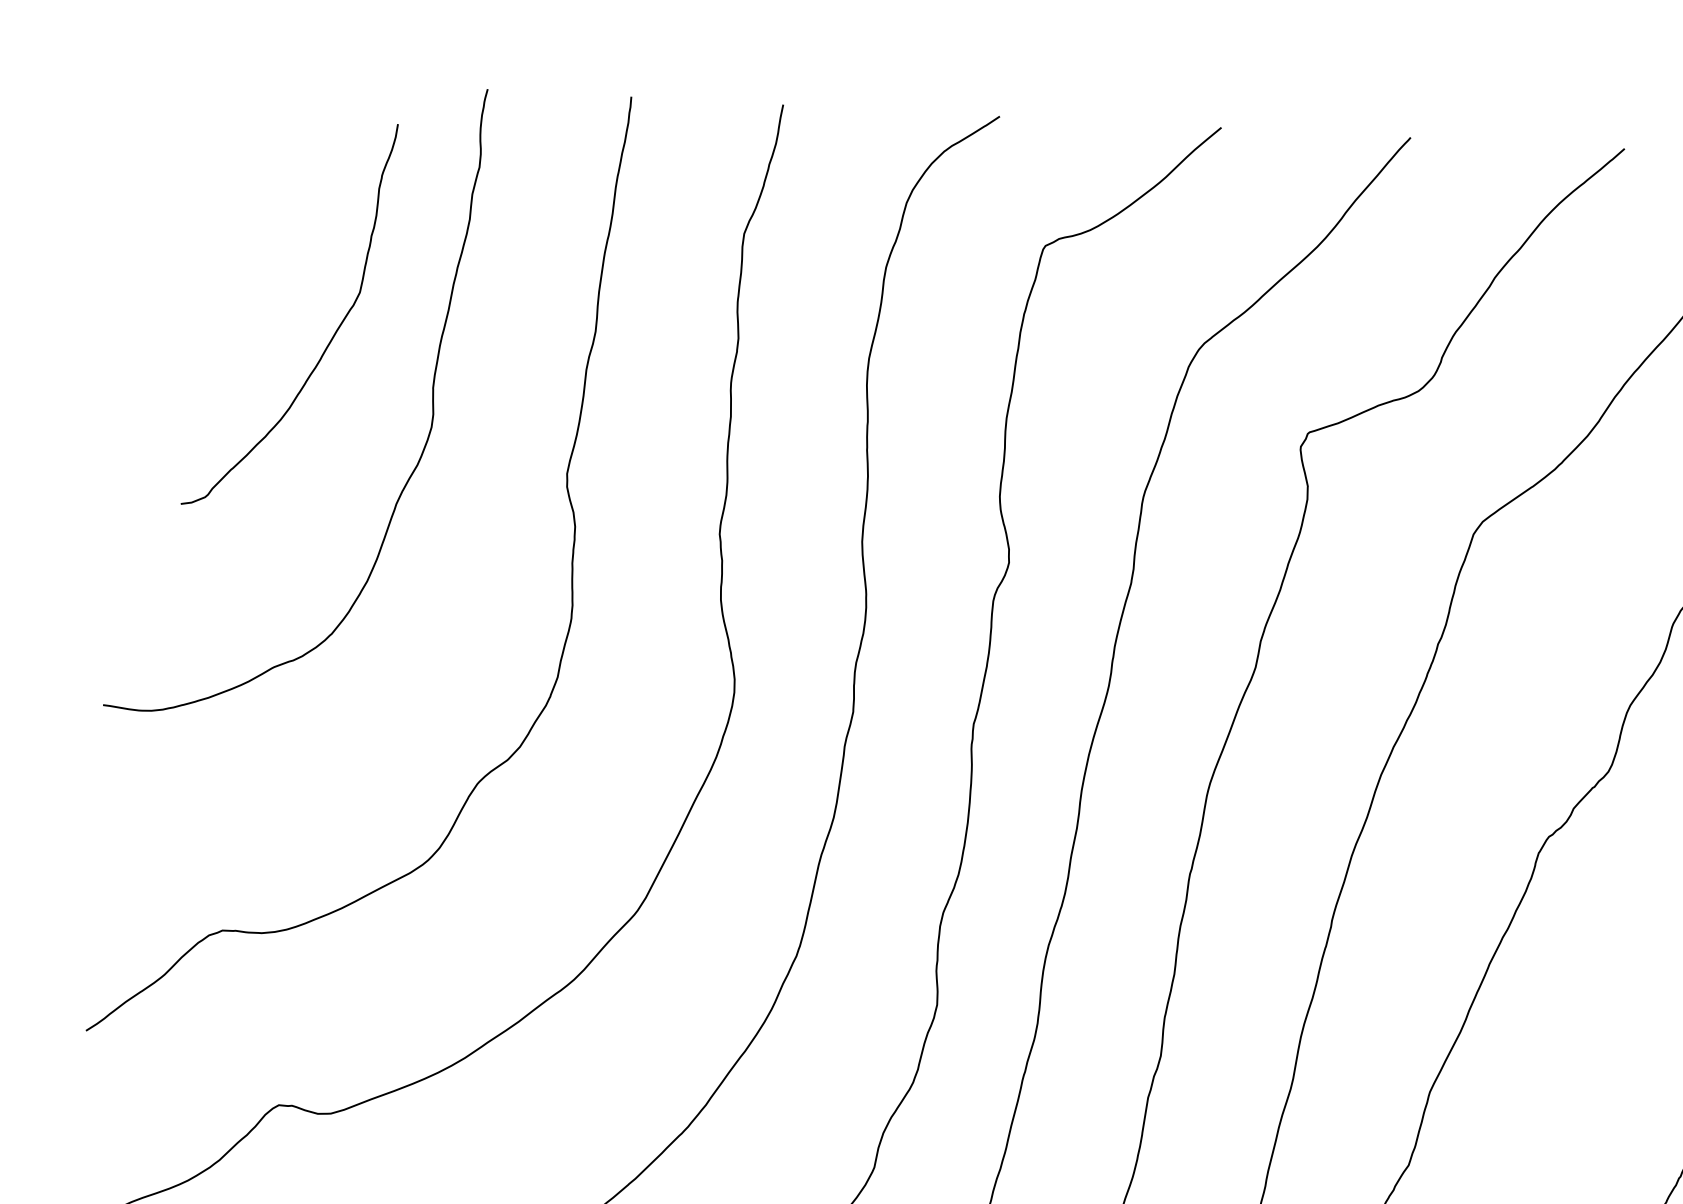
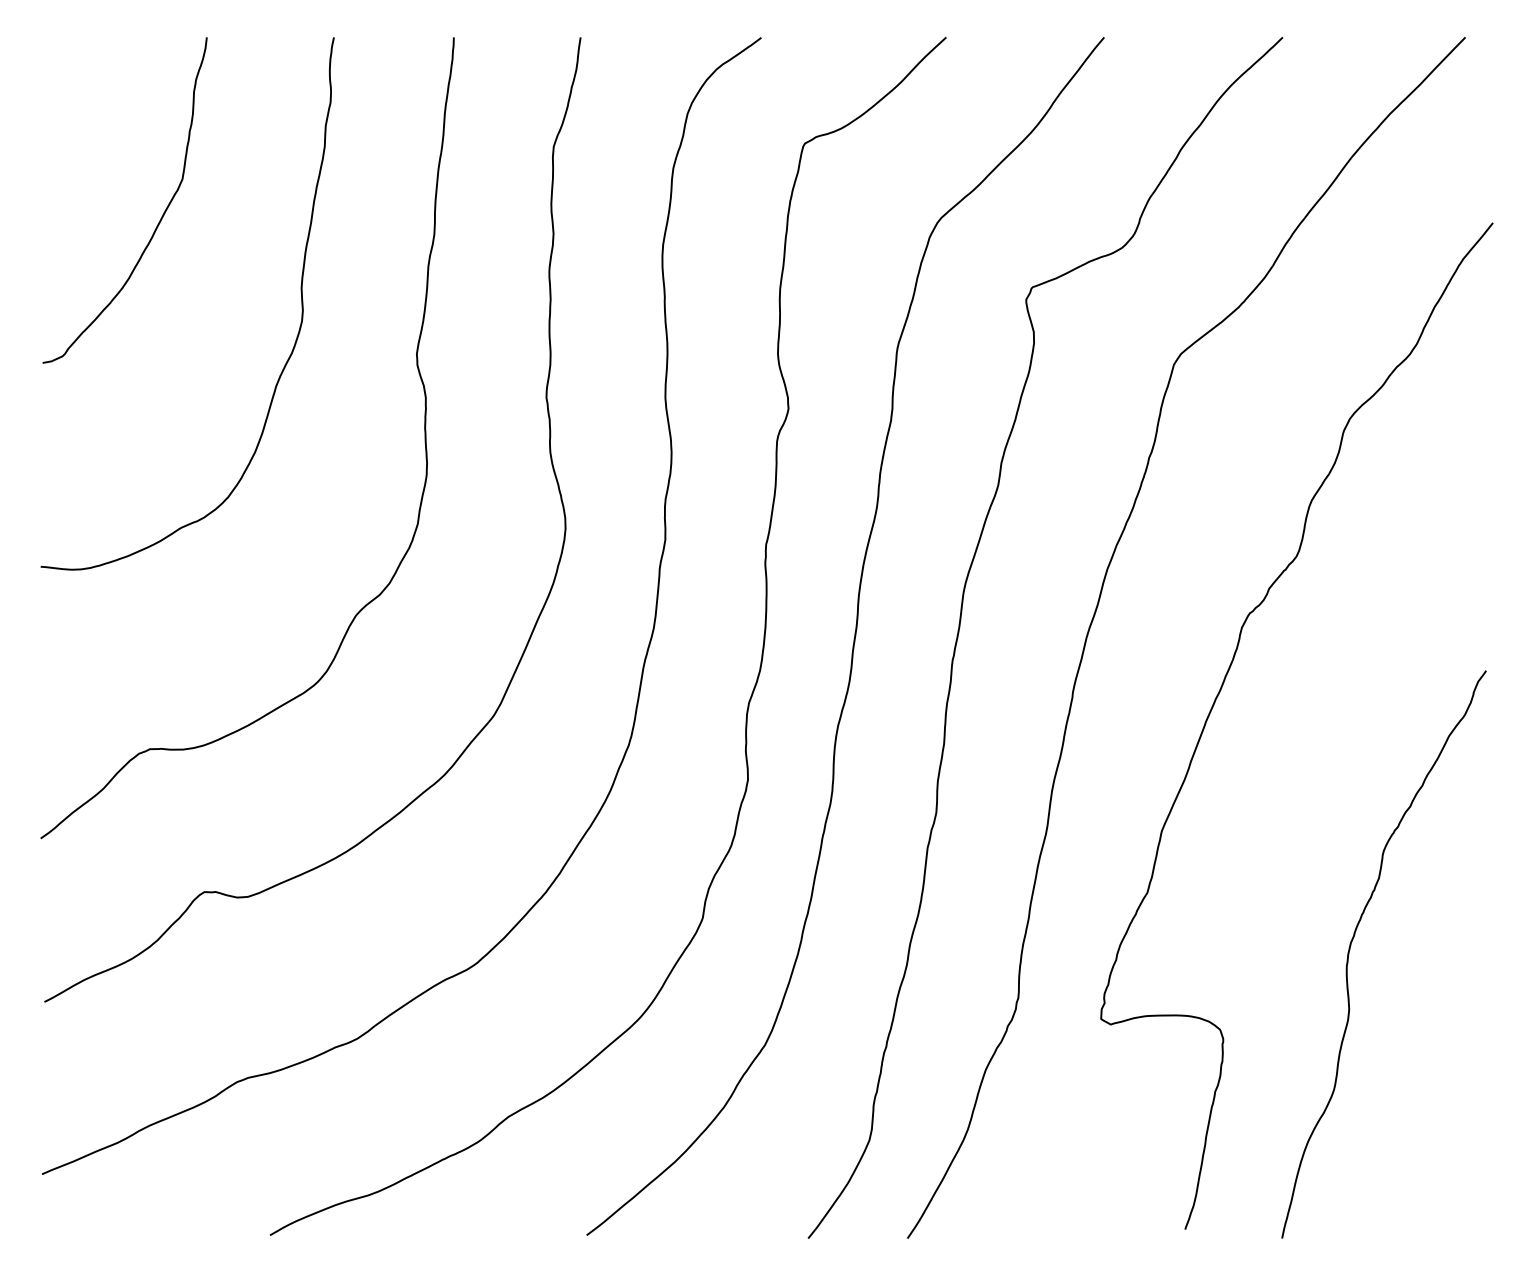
curve: (331, 338) -> (160, 218), moved

